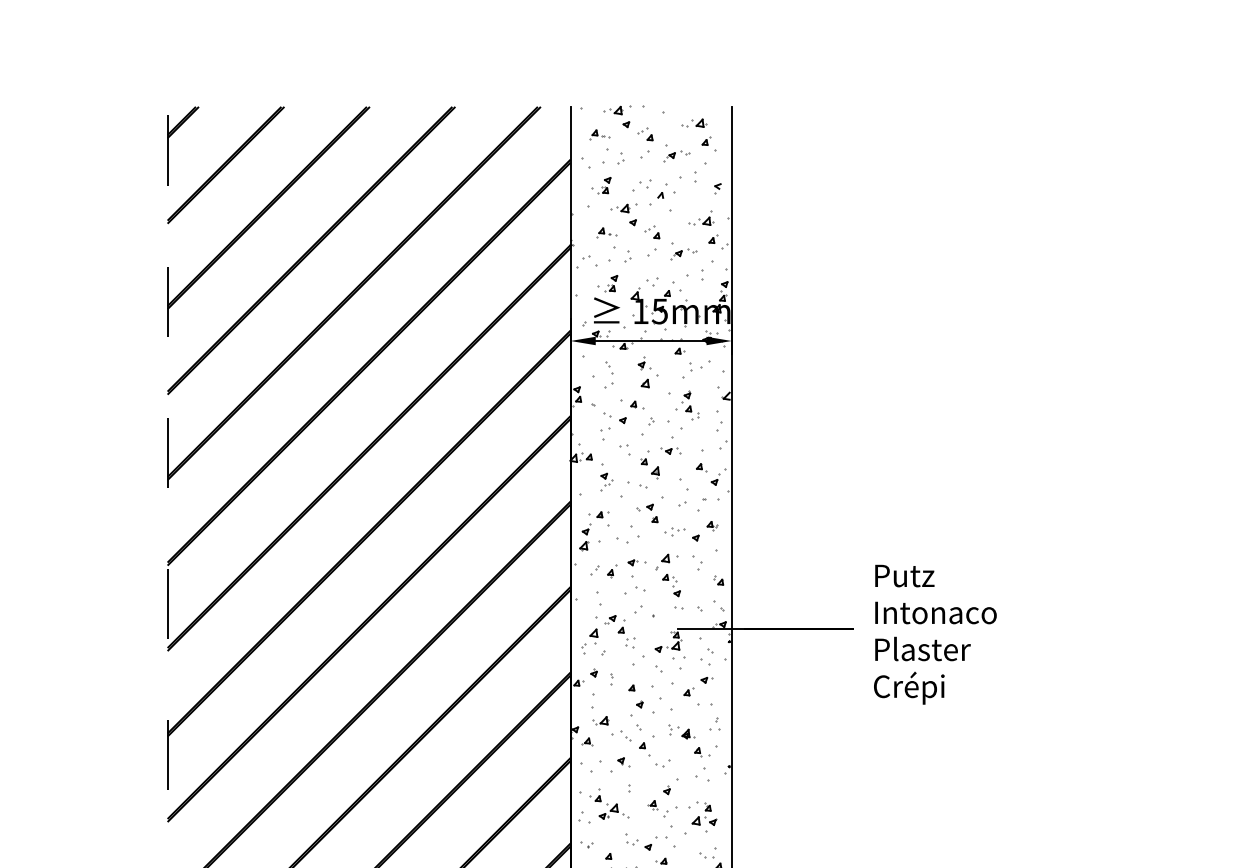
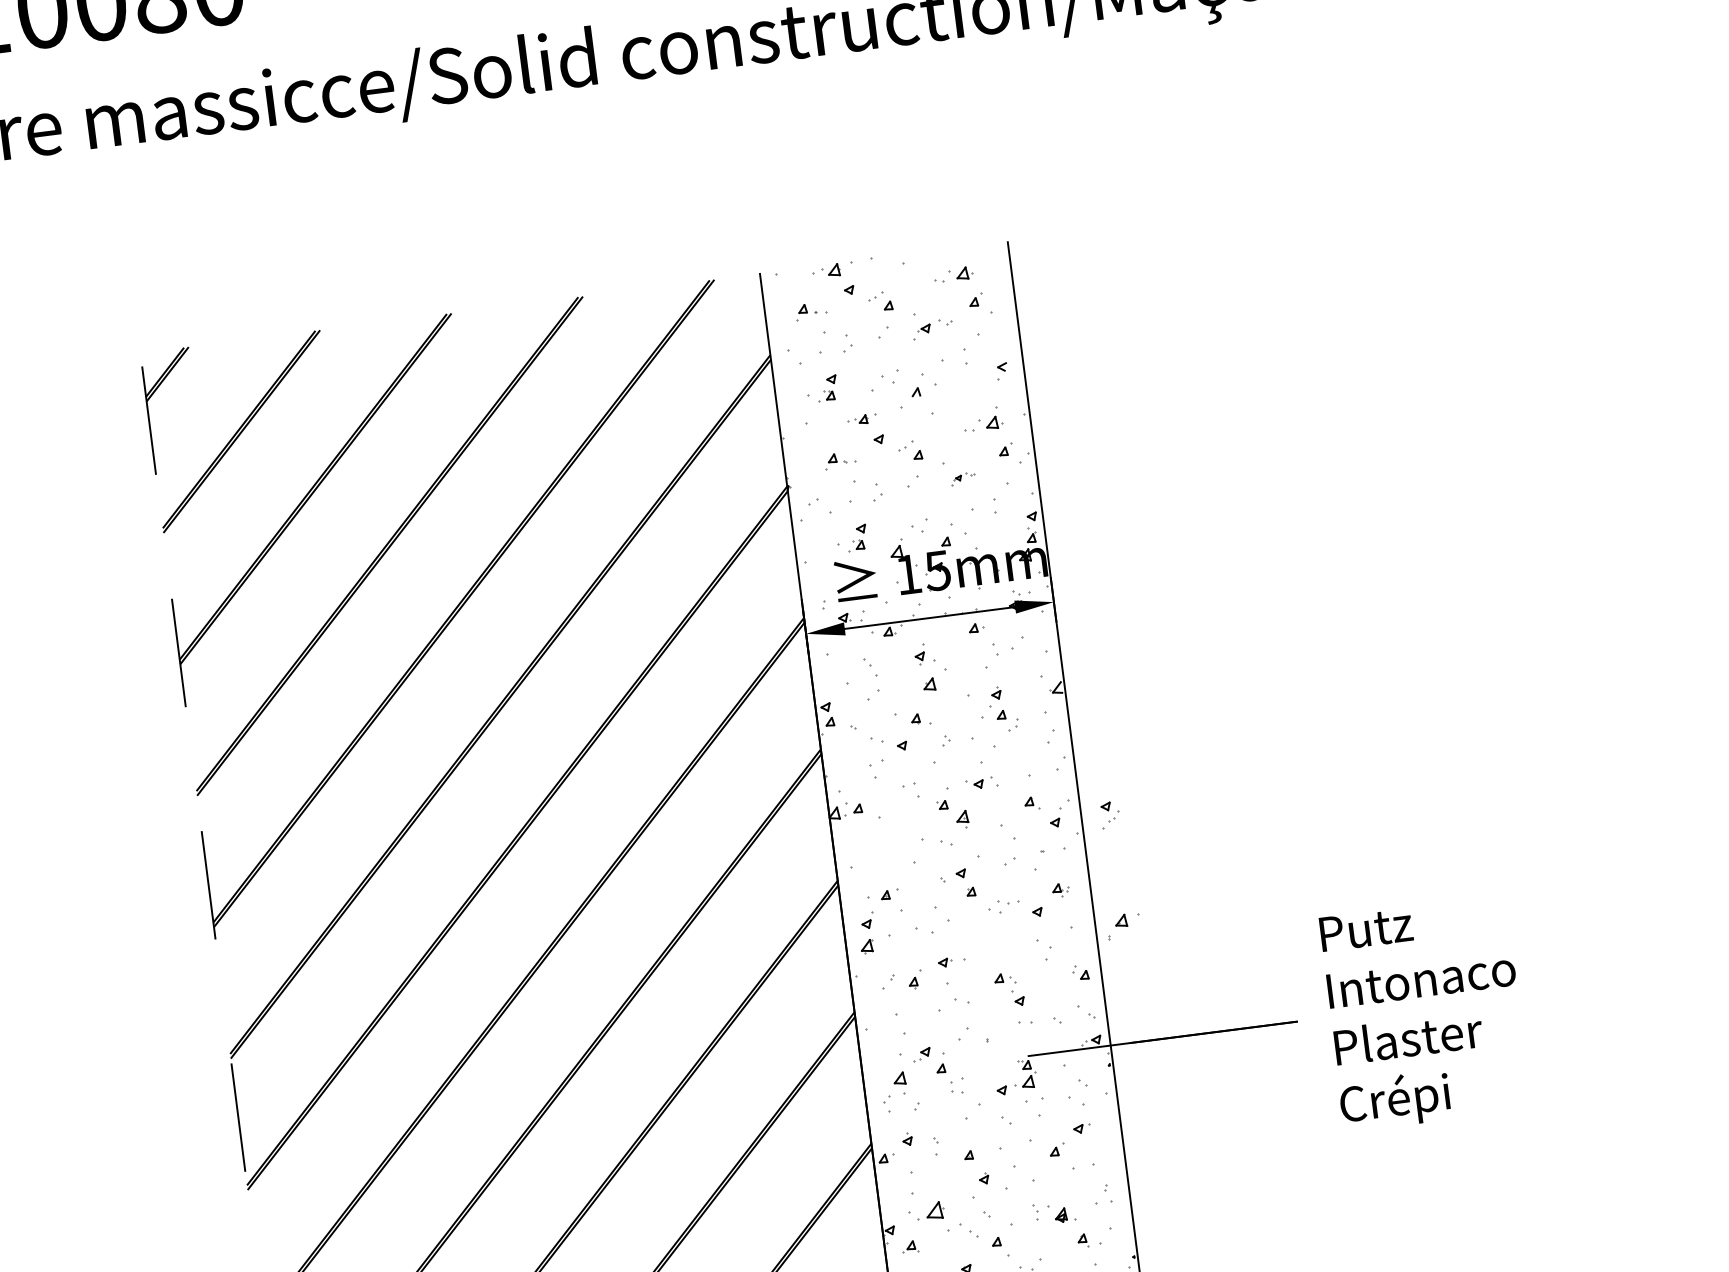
part: (623, 208) -> (861, 419), size x0.7
part: (683, 254) -> (962, 478), size x0.6
part: (606, 481) -> (1110, 814), moved
part: (666, 561) -> (1123, 925), moved
part: (600, 720) -> (926, 1211), size x1.4

